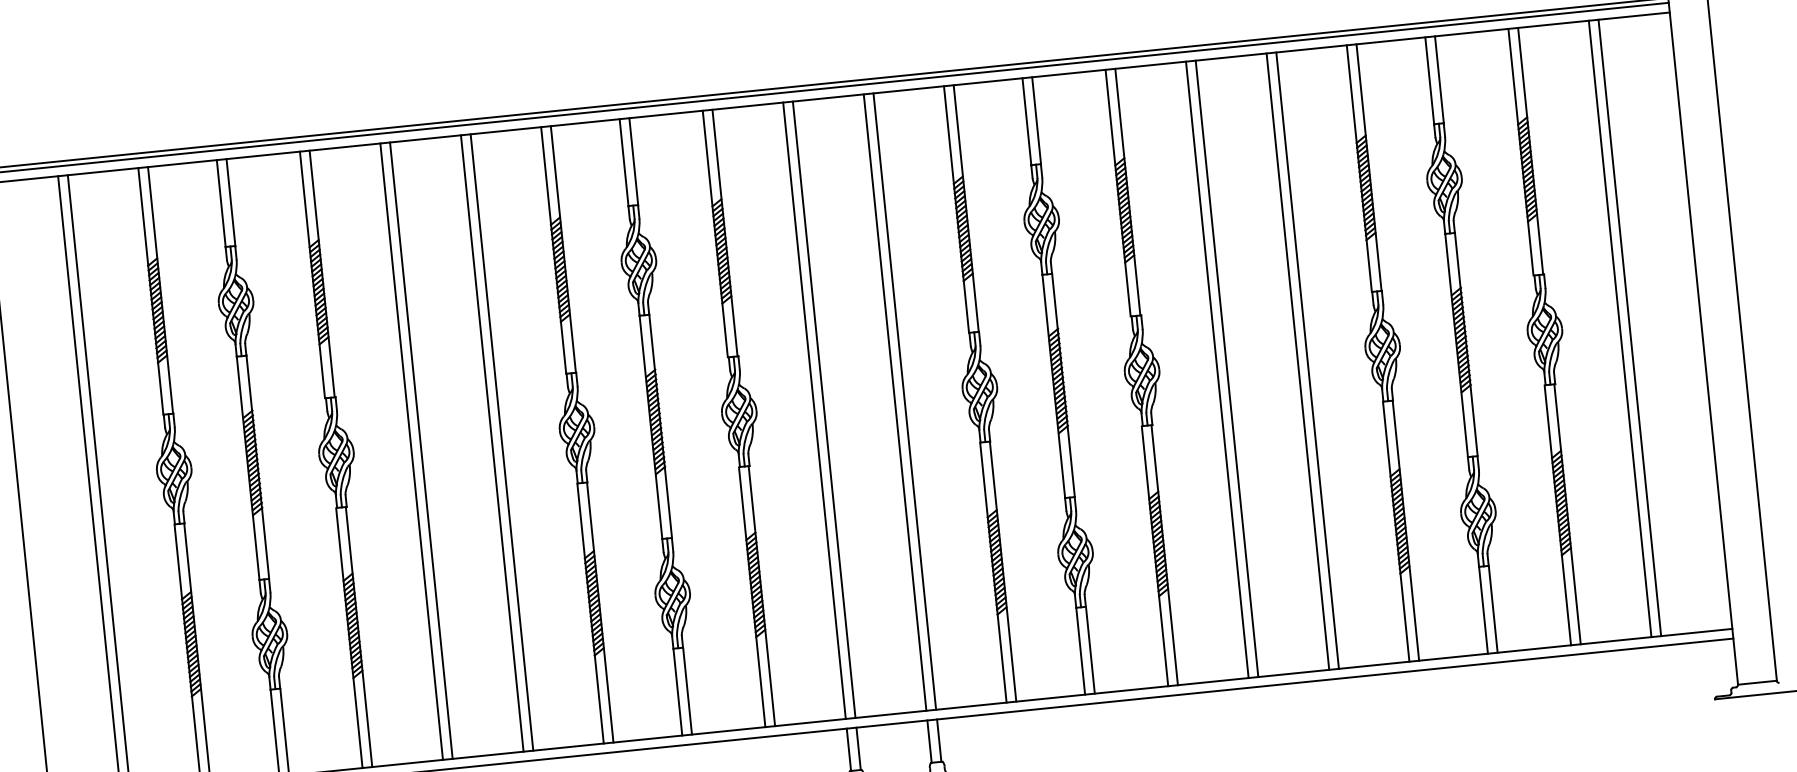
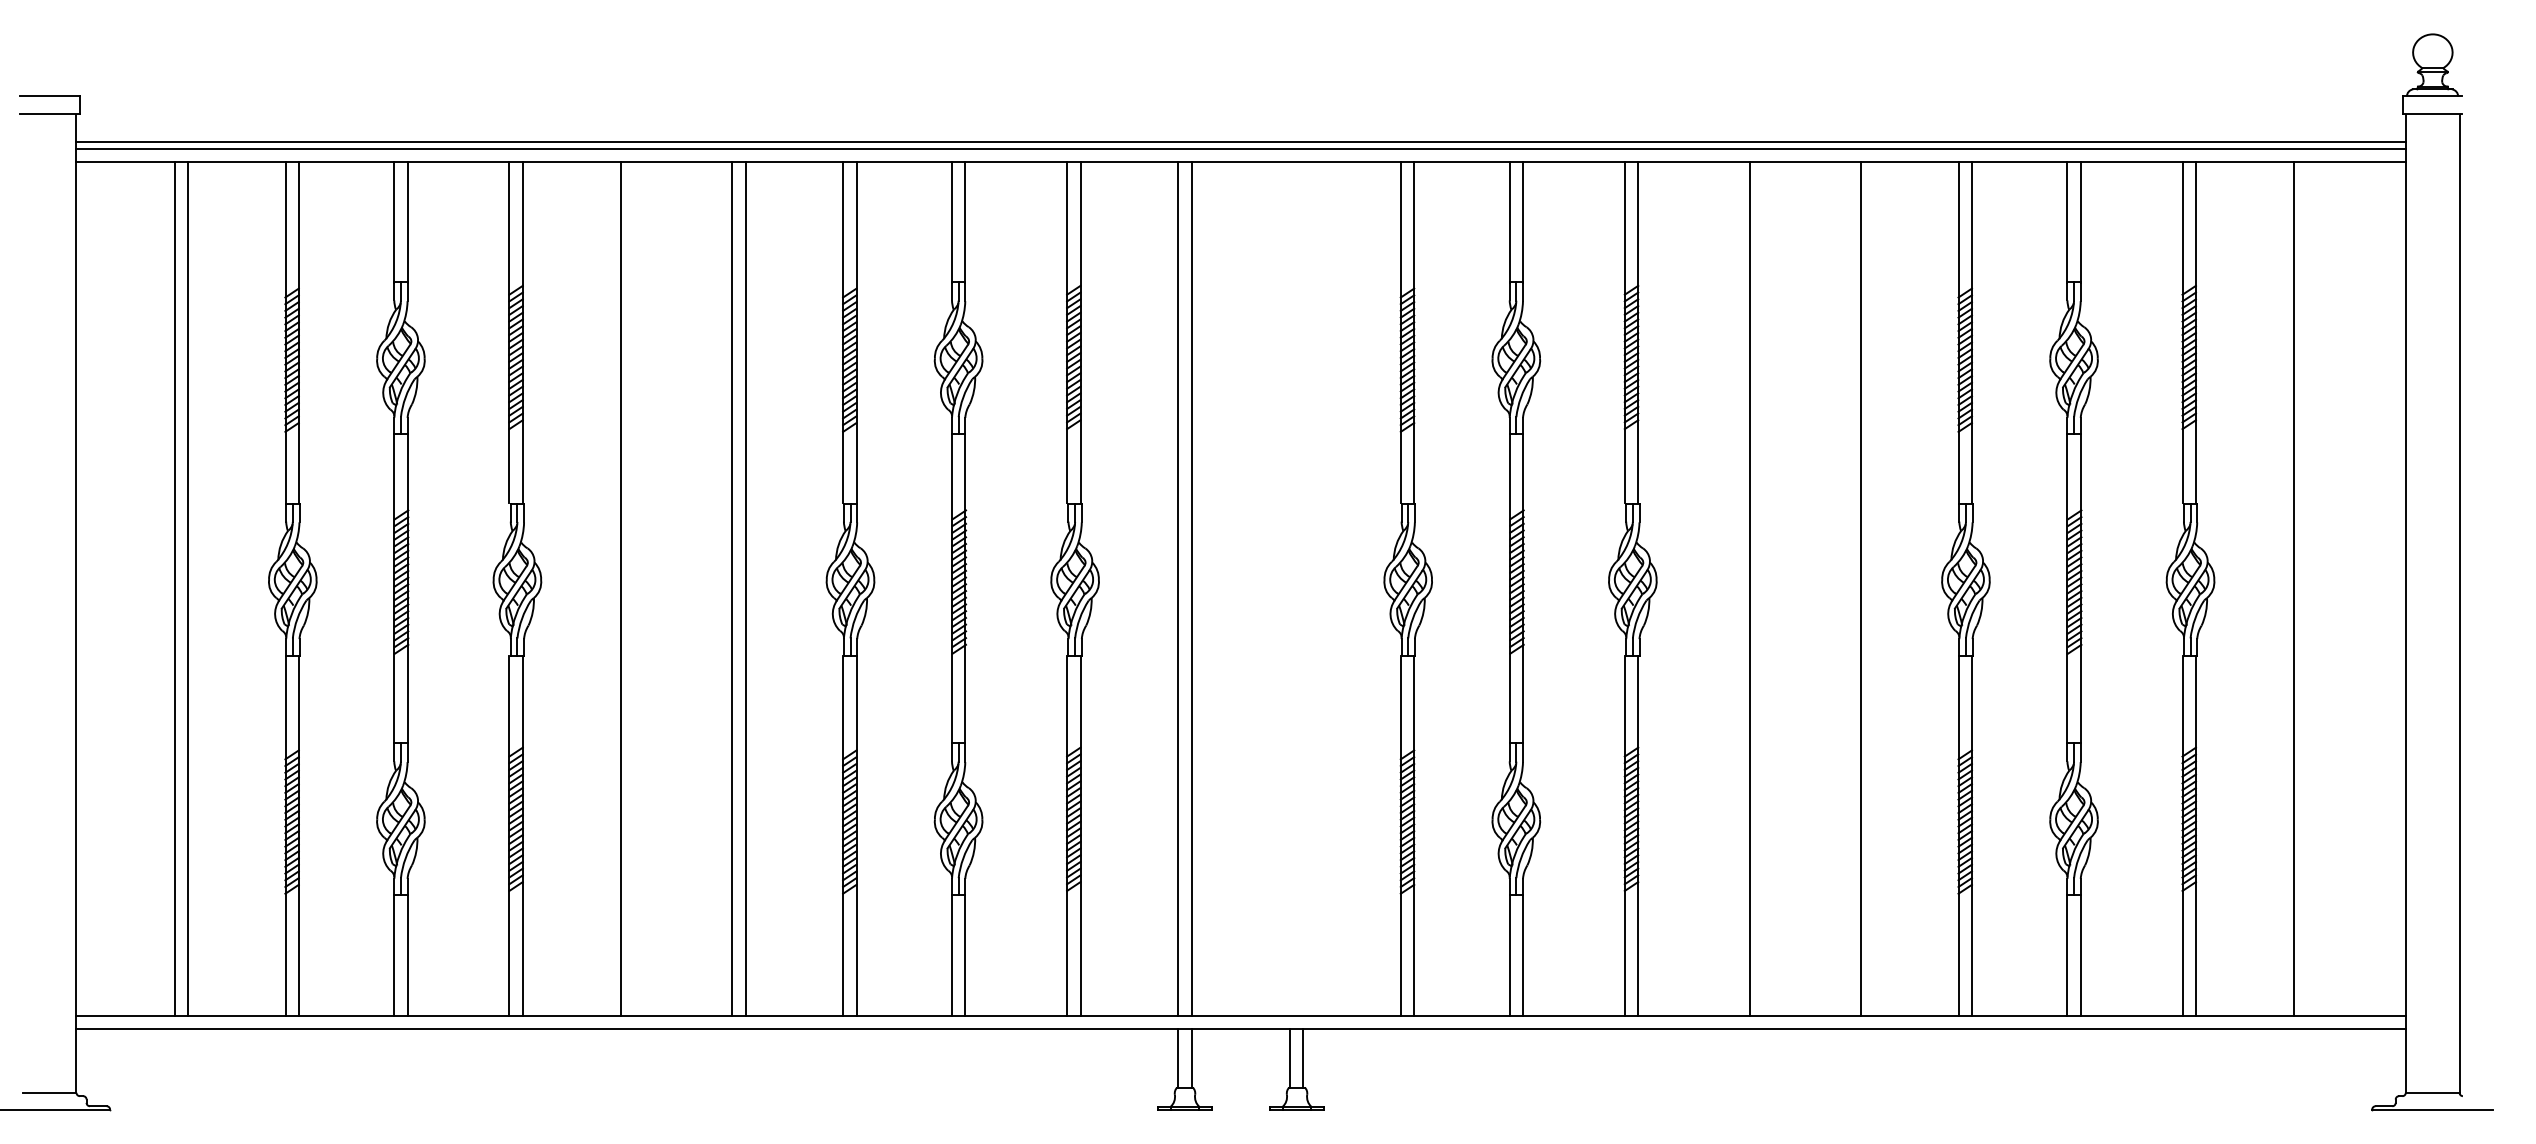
line: (1629, 327) -> (2307, 588), removed
line: (1297, 361) -> (1847, 588), removed
line: (1217, 369) -> (1736, 588), removed
line: (904, 401) -> (1303, 588), removed
line: (895, 402) -> (1290, 588), removed
line: (421, 450) -> (634, 588), removed

